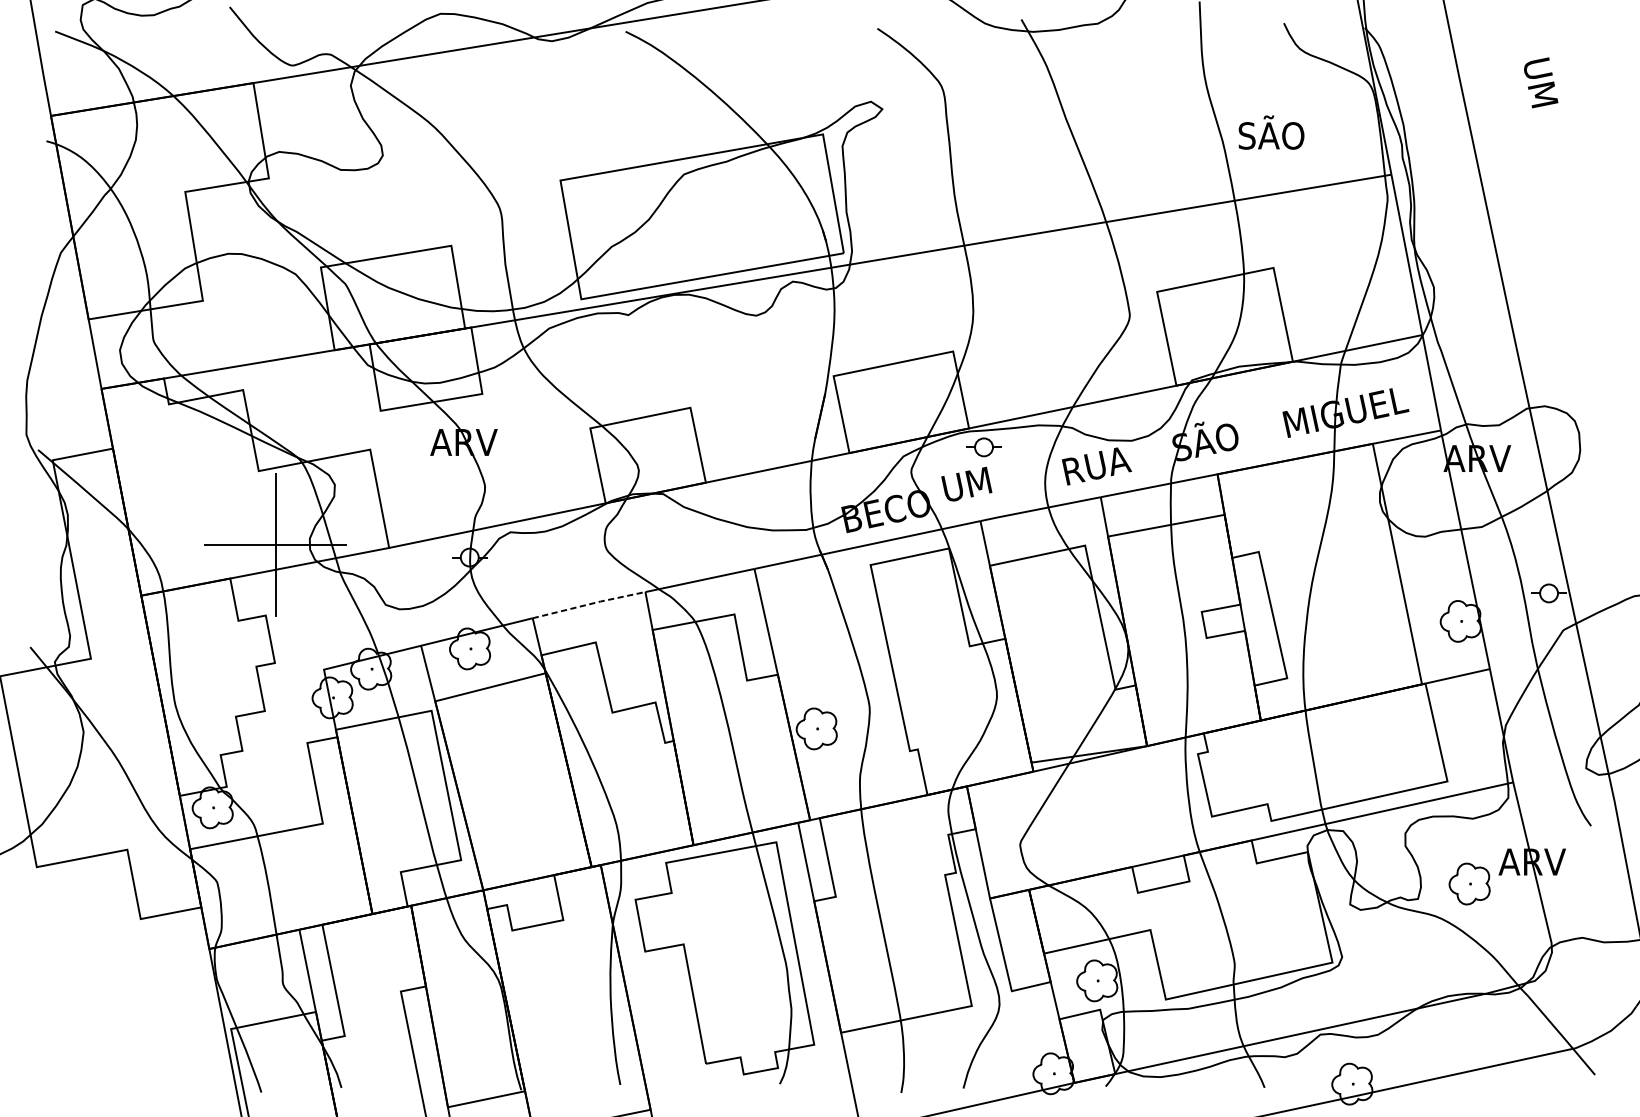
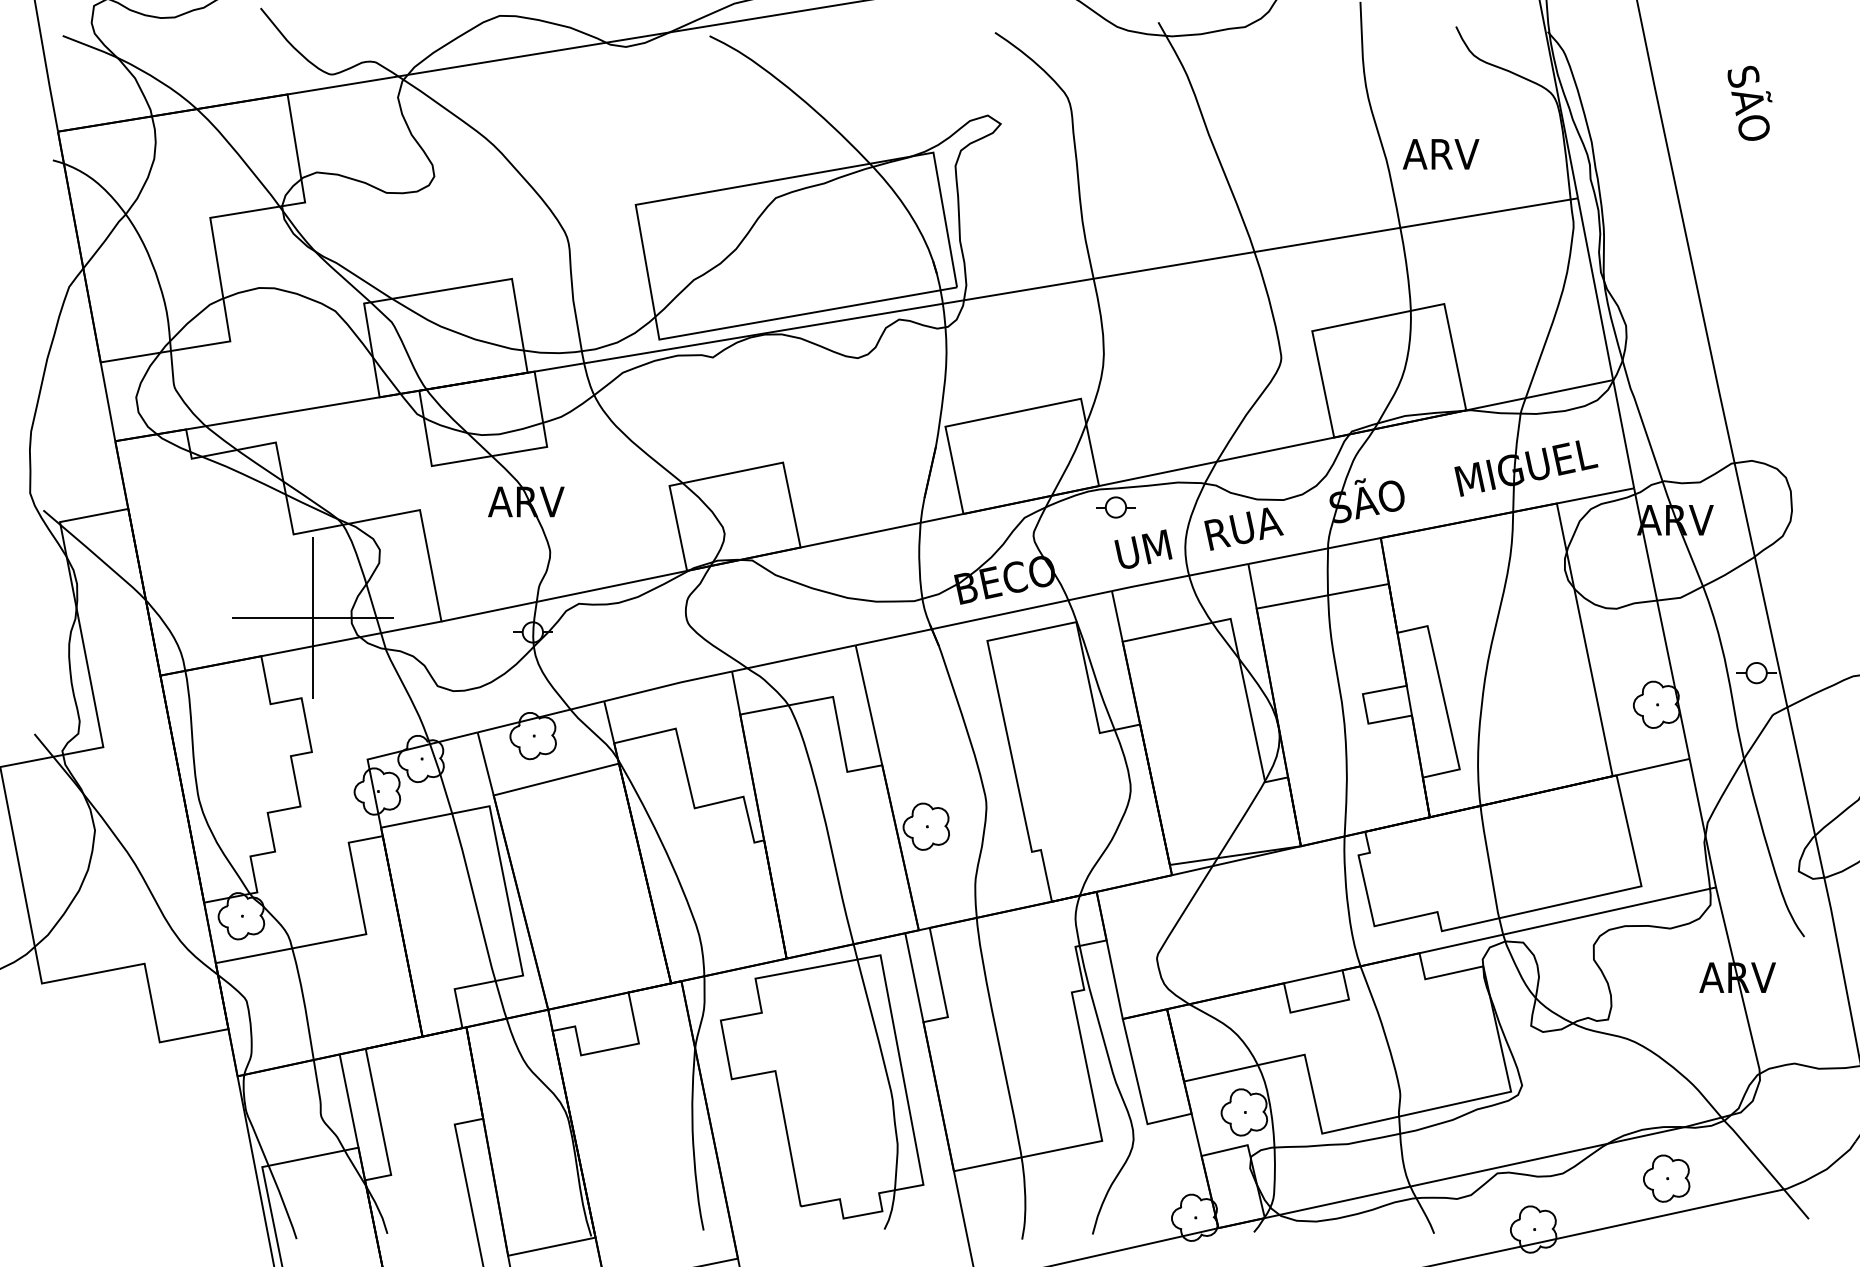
text: (1542, 90) -> (1749, 102), UM -> SÃO
text: (1270, 132) -> (1440, 150), SÃO -> ARV
text: (966, 483) -> (1143, 548), moved
line: (589, 604) -> (668, 685), dashed -> solid
part: (1469, 883) -> (1666, 1178), moved

